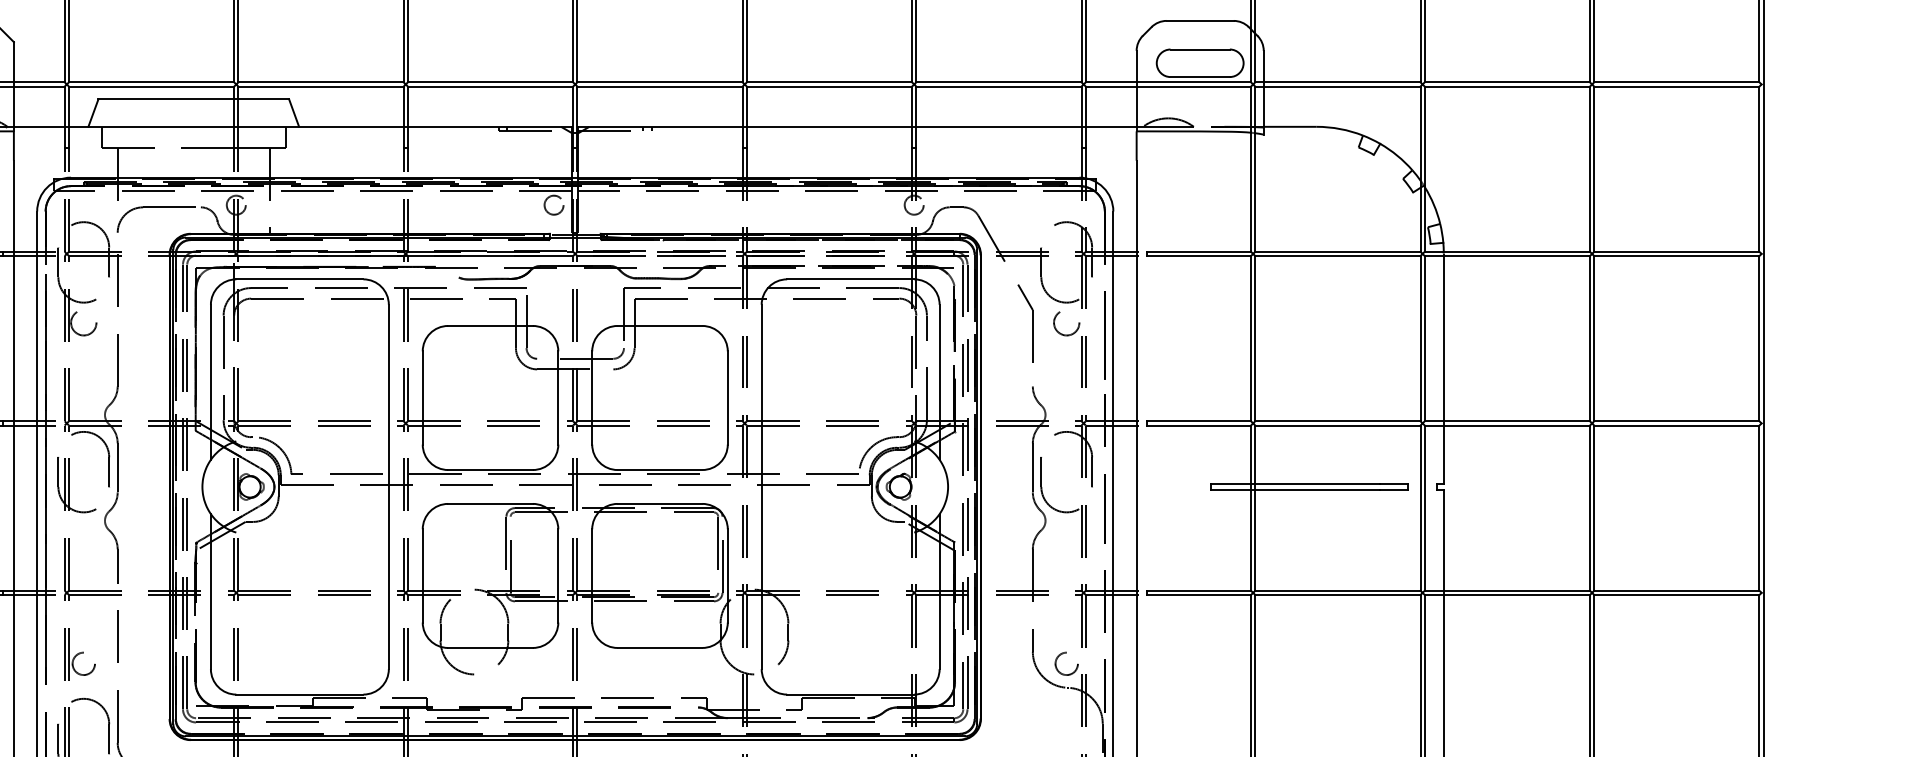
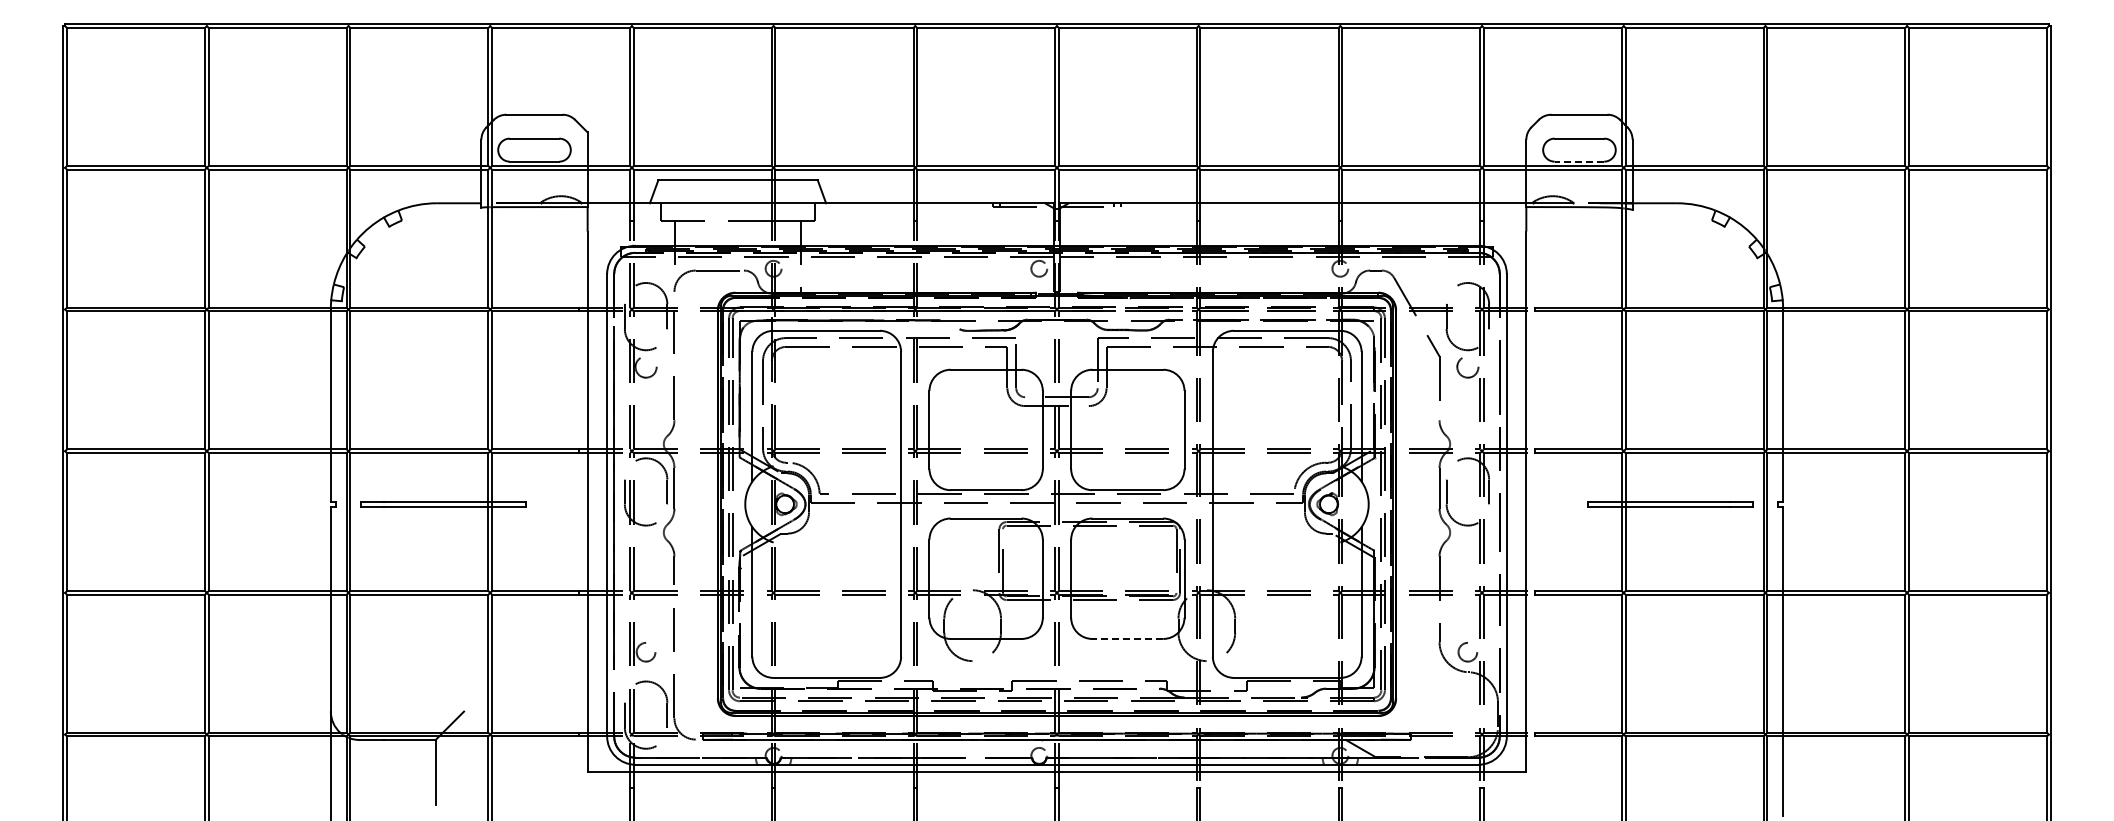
line: (1200, 76) -> (1579, 161), solid -> dashed
line: (659, 647) -> (1127, 638), solid -> dashed

